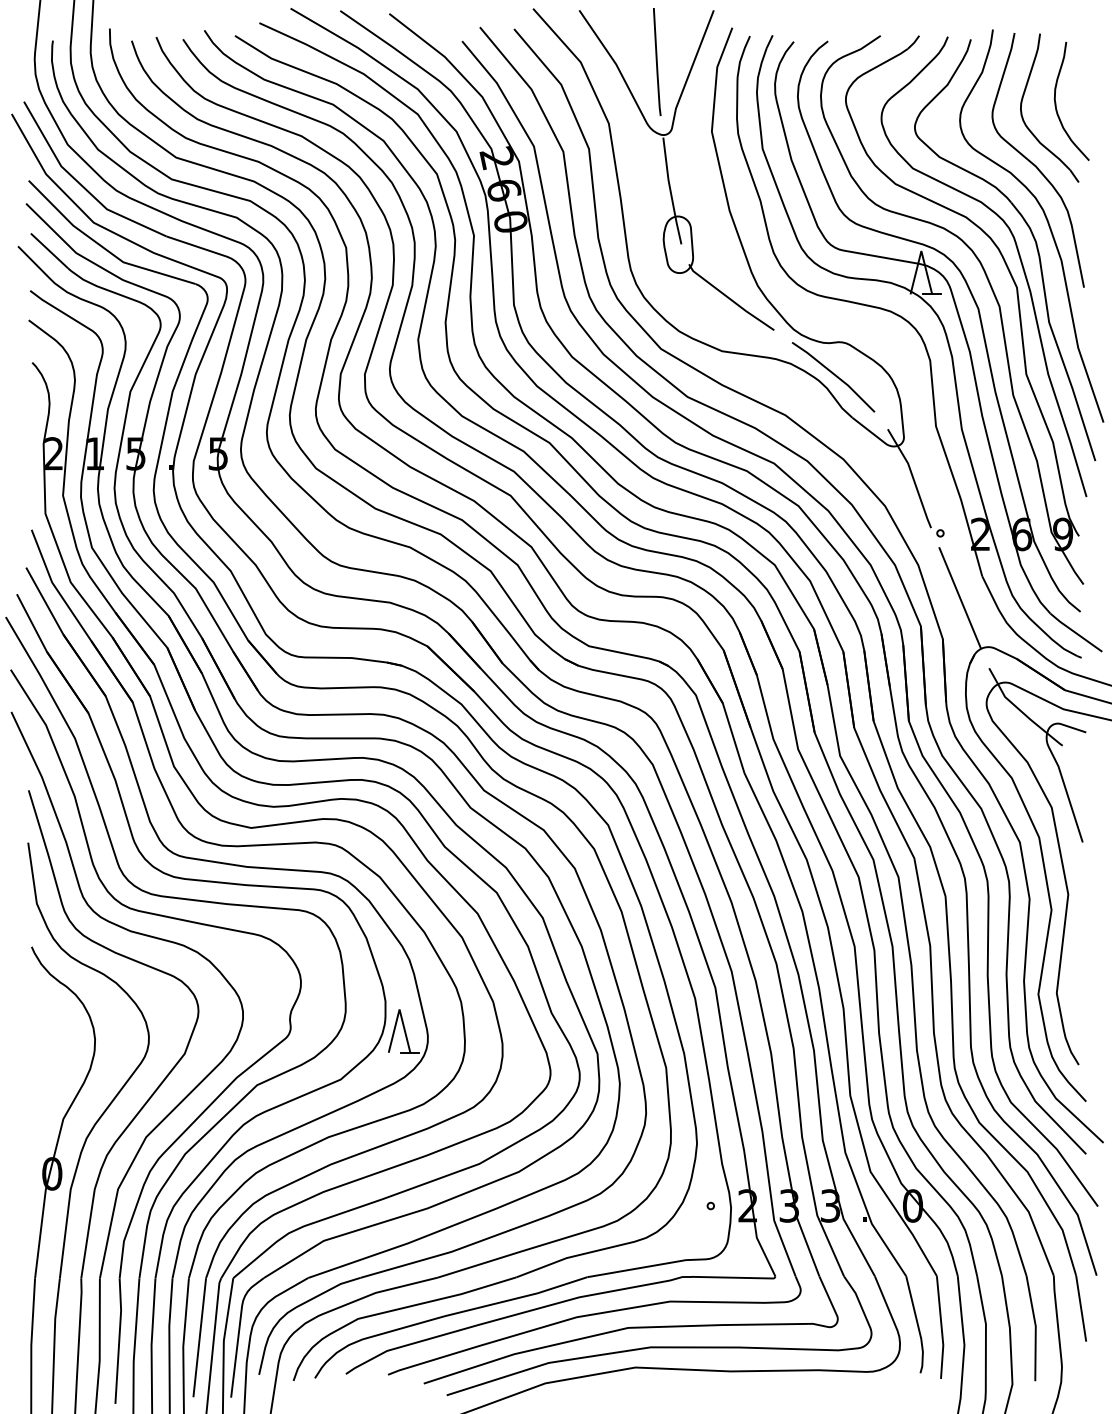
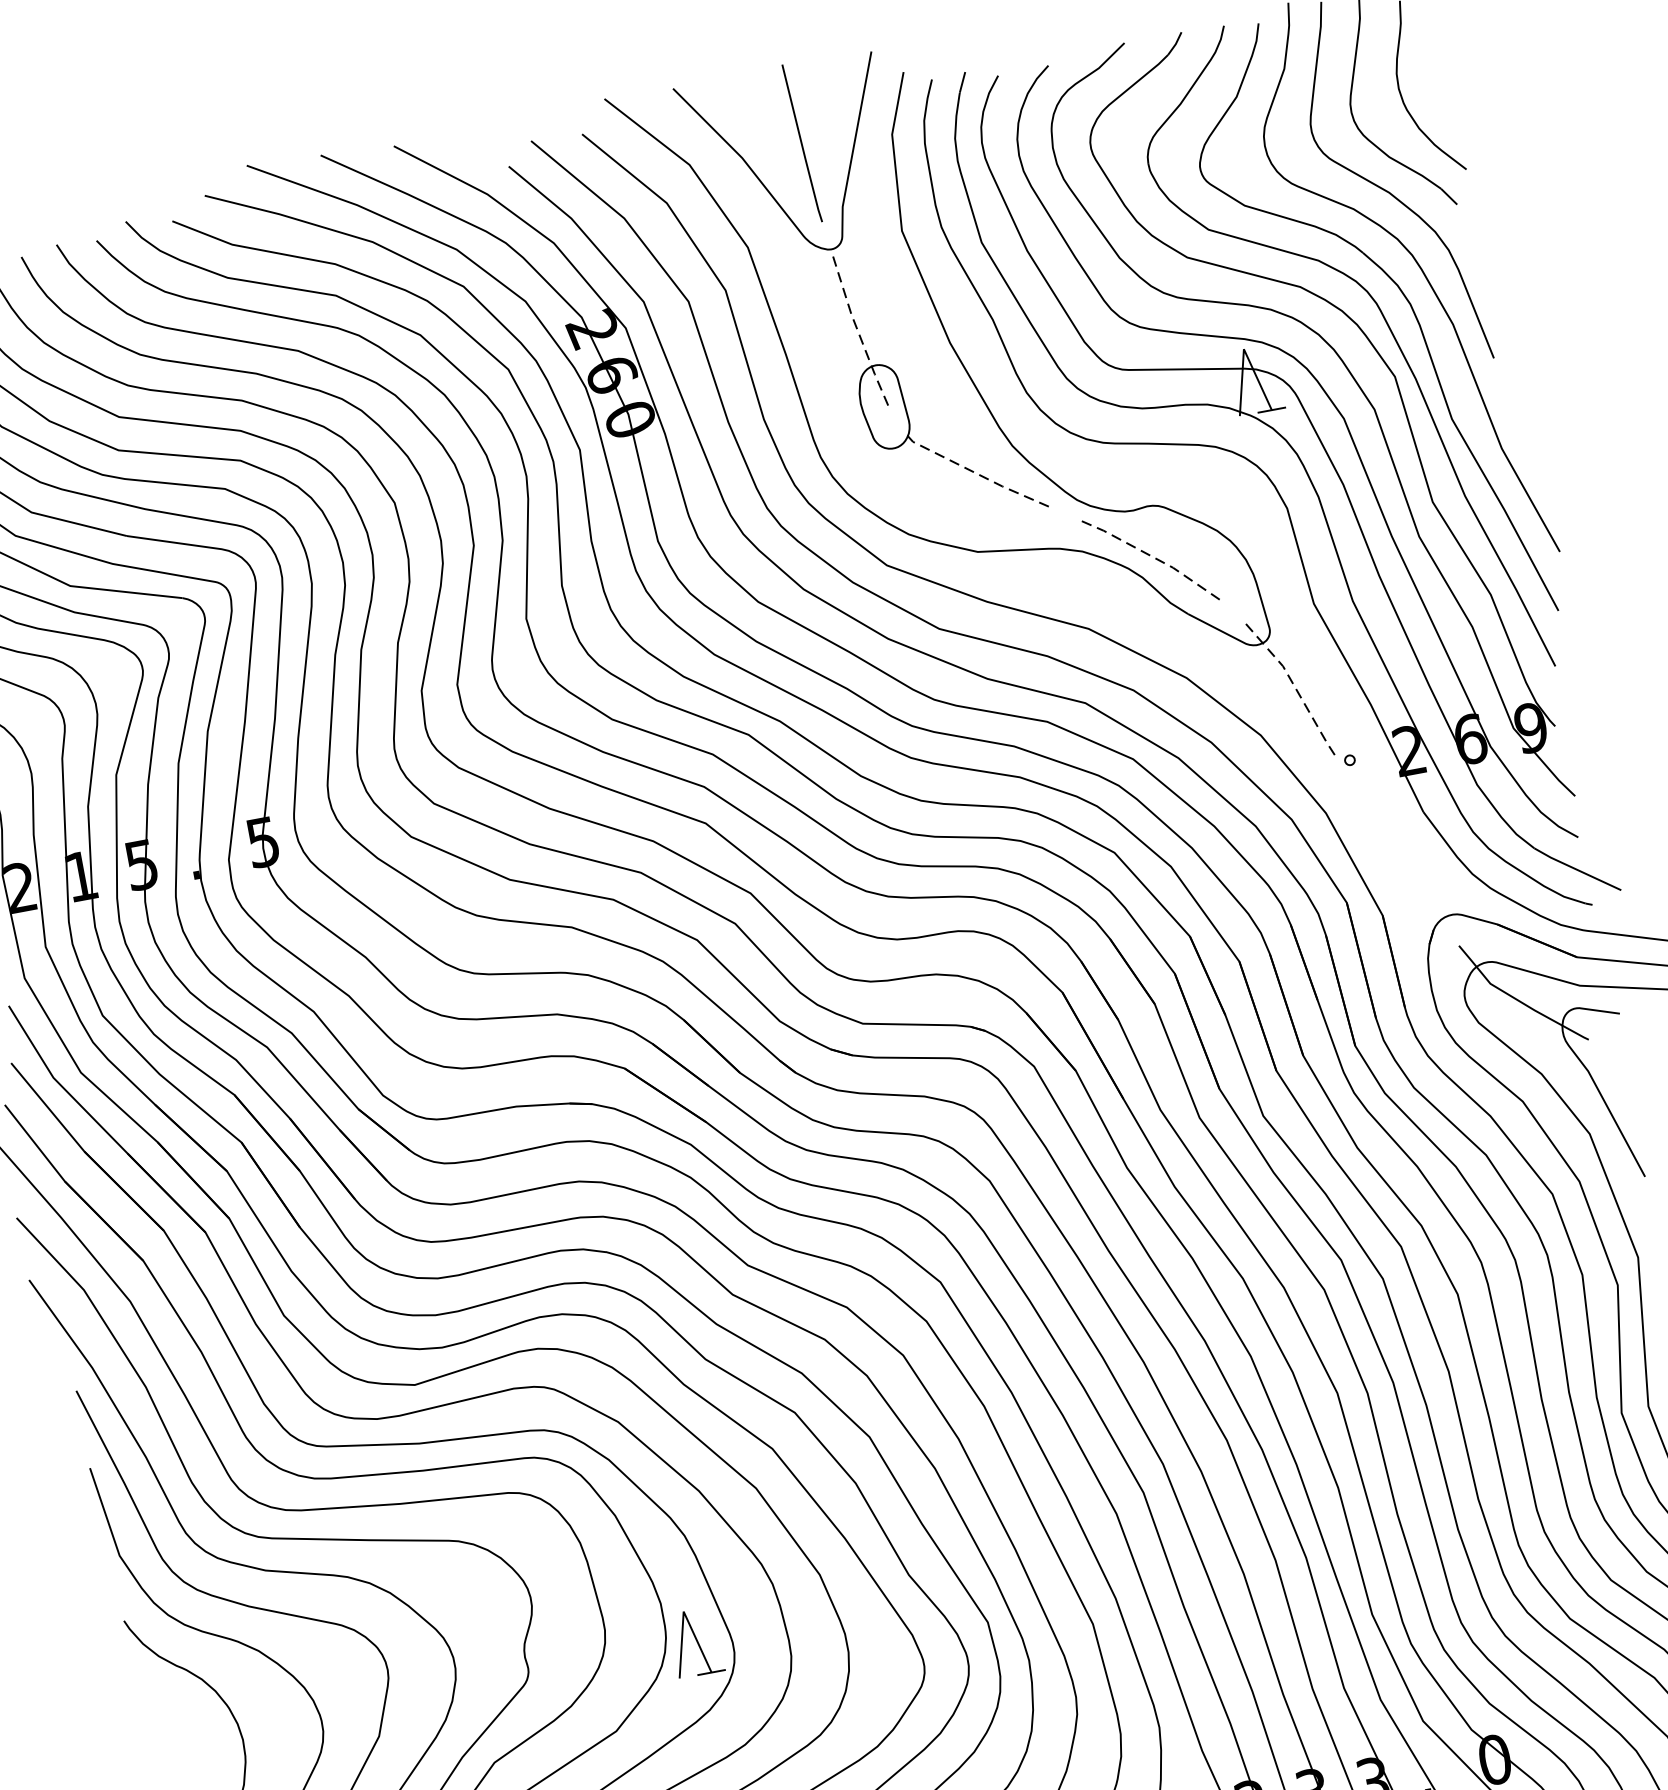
line: (670, 190) -> (857, 329), solid -> dashed
line: (729, 298) -> (974, 472), solid -> dashed
line: (835, 375) -> (1151, 556), solid -> dashed
line: (912, 476) -> (1293, 684), solid -> dashed
line: (959, 598) -> (1396, 851), removed

